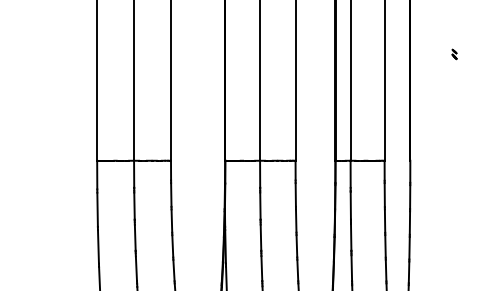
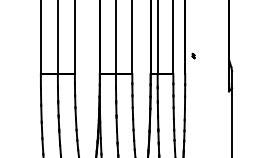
part: (454, 53) -> (193, 55), moved

